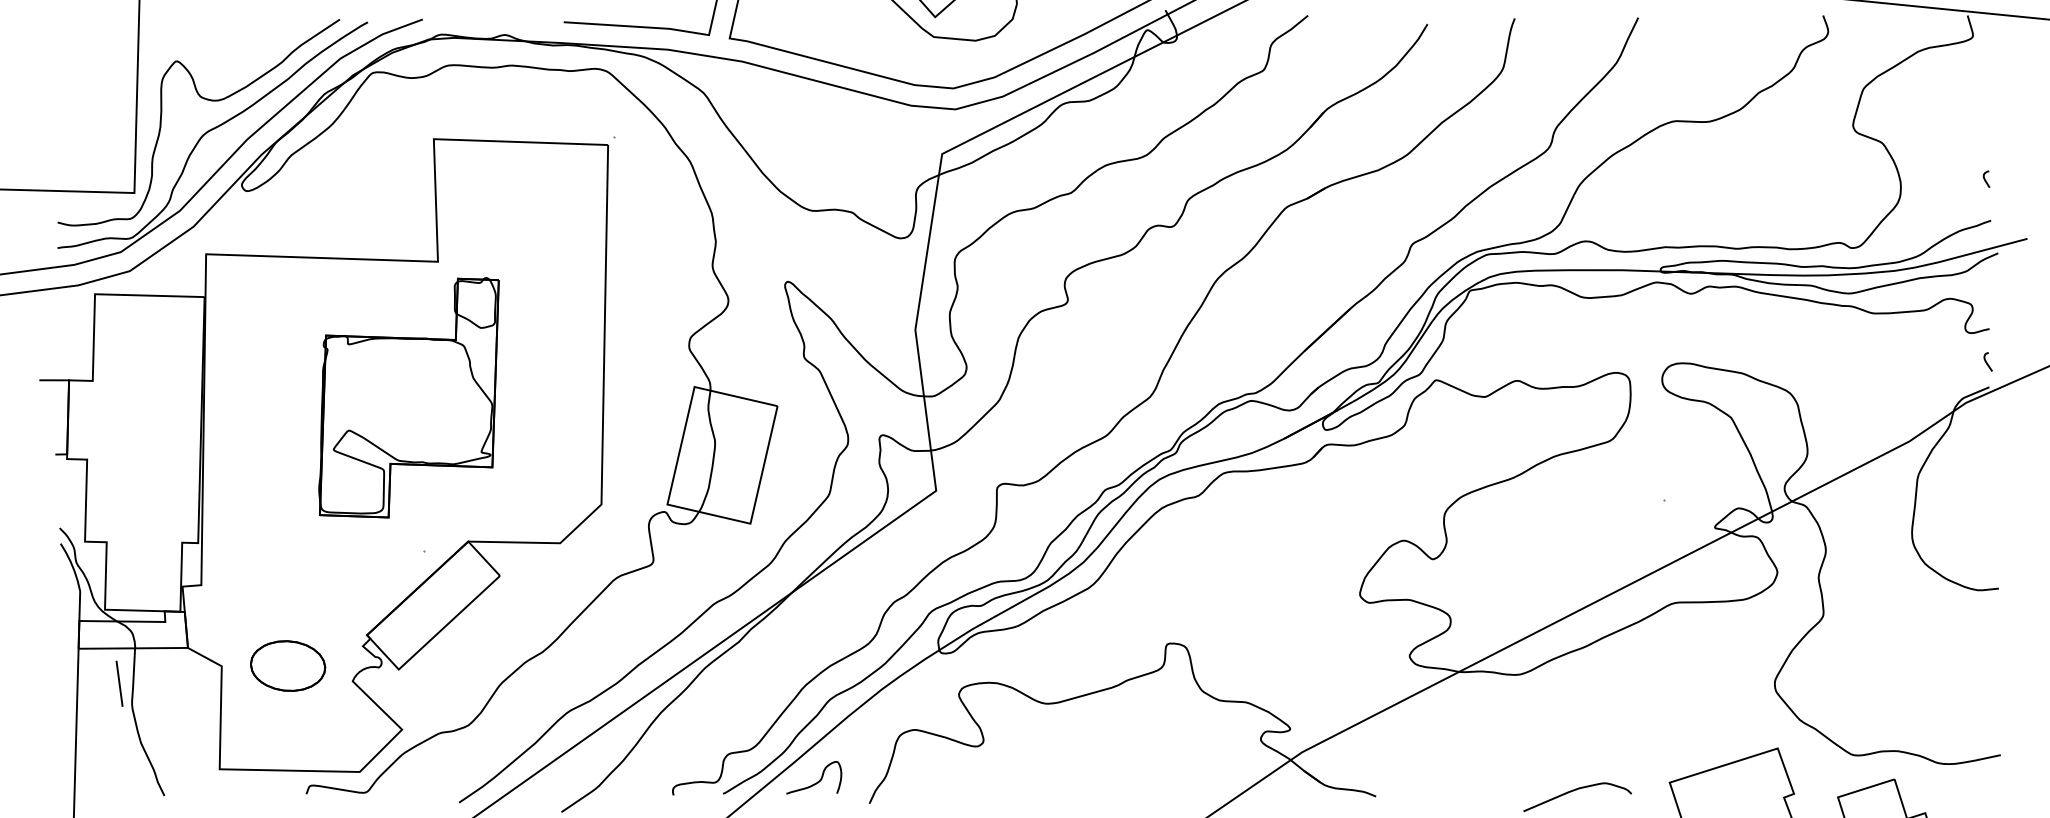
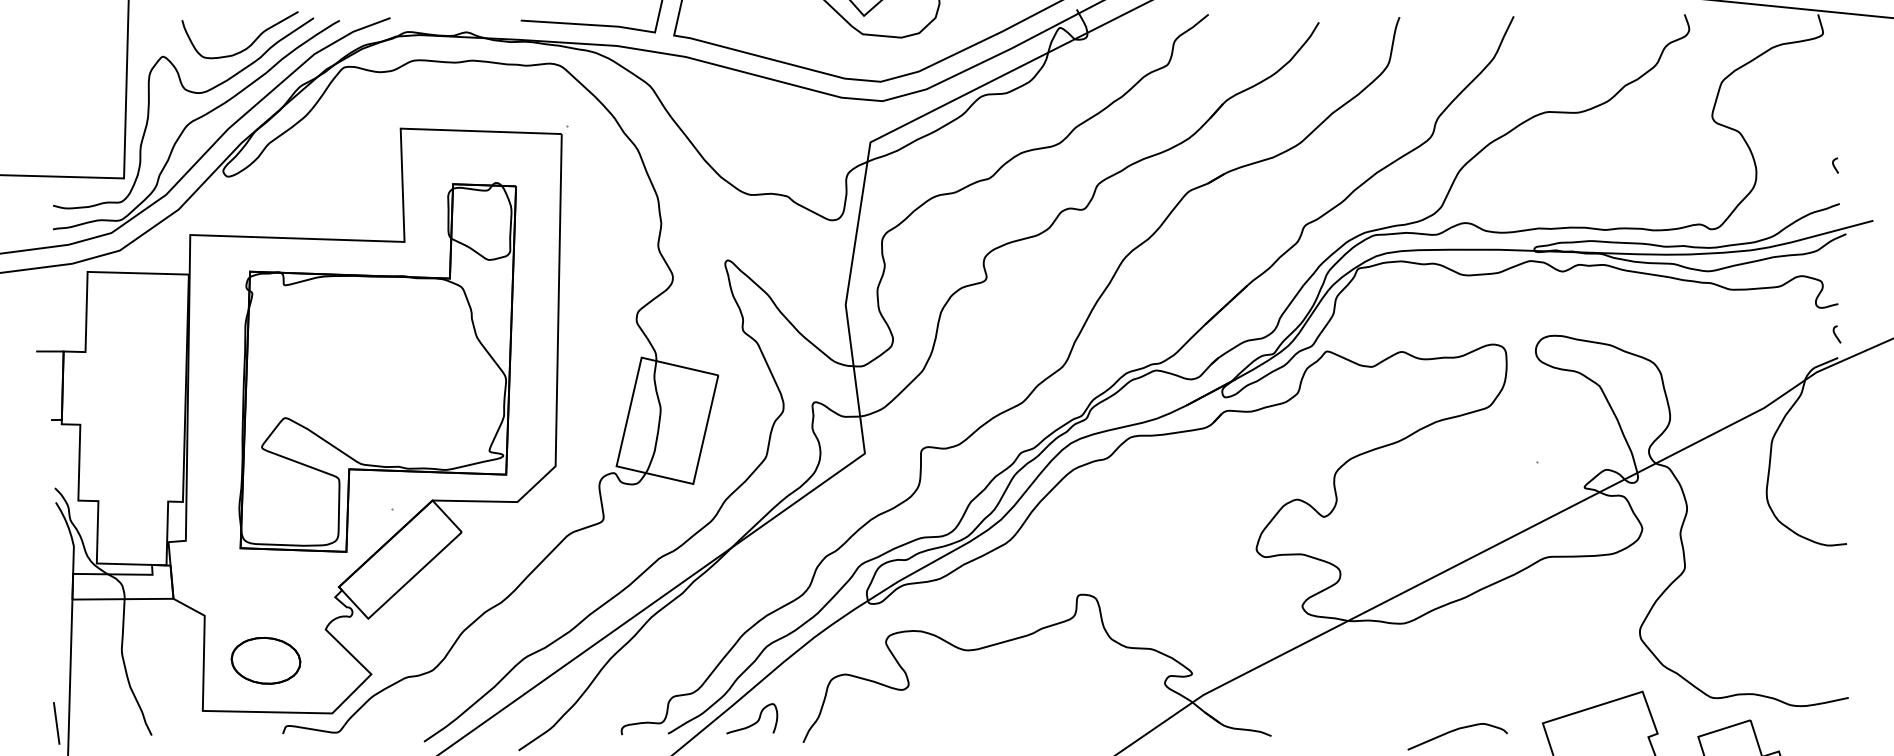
curve: (270, 48) -> (249, 44), added
part: (408, 397) -> (377, 367), size x1.67
part: (288, 665) -> (266, 660), moved
line: (119, 683) -> (56, 723), moved

